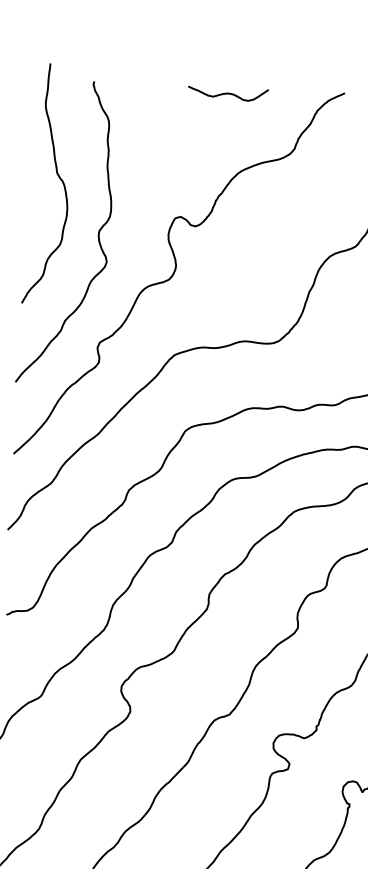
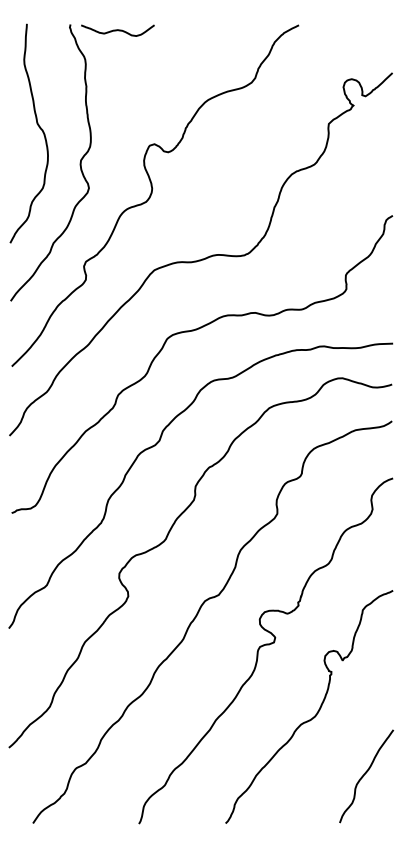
curve: (227, 93) -> (117, 30), moved
curve: (58, 177) -> (38, 127), moved

